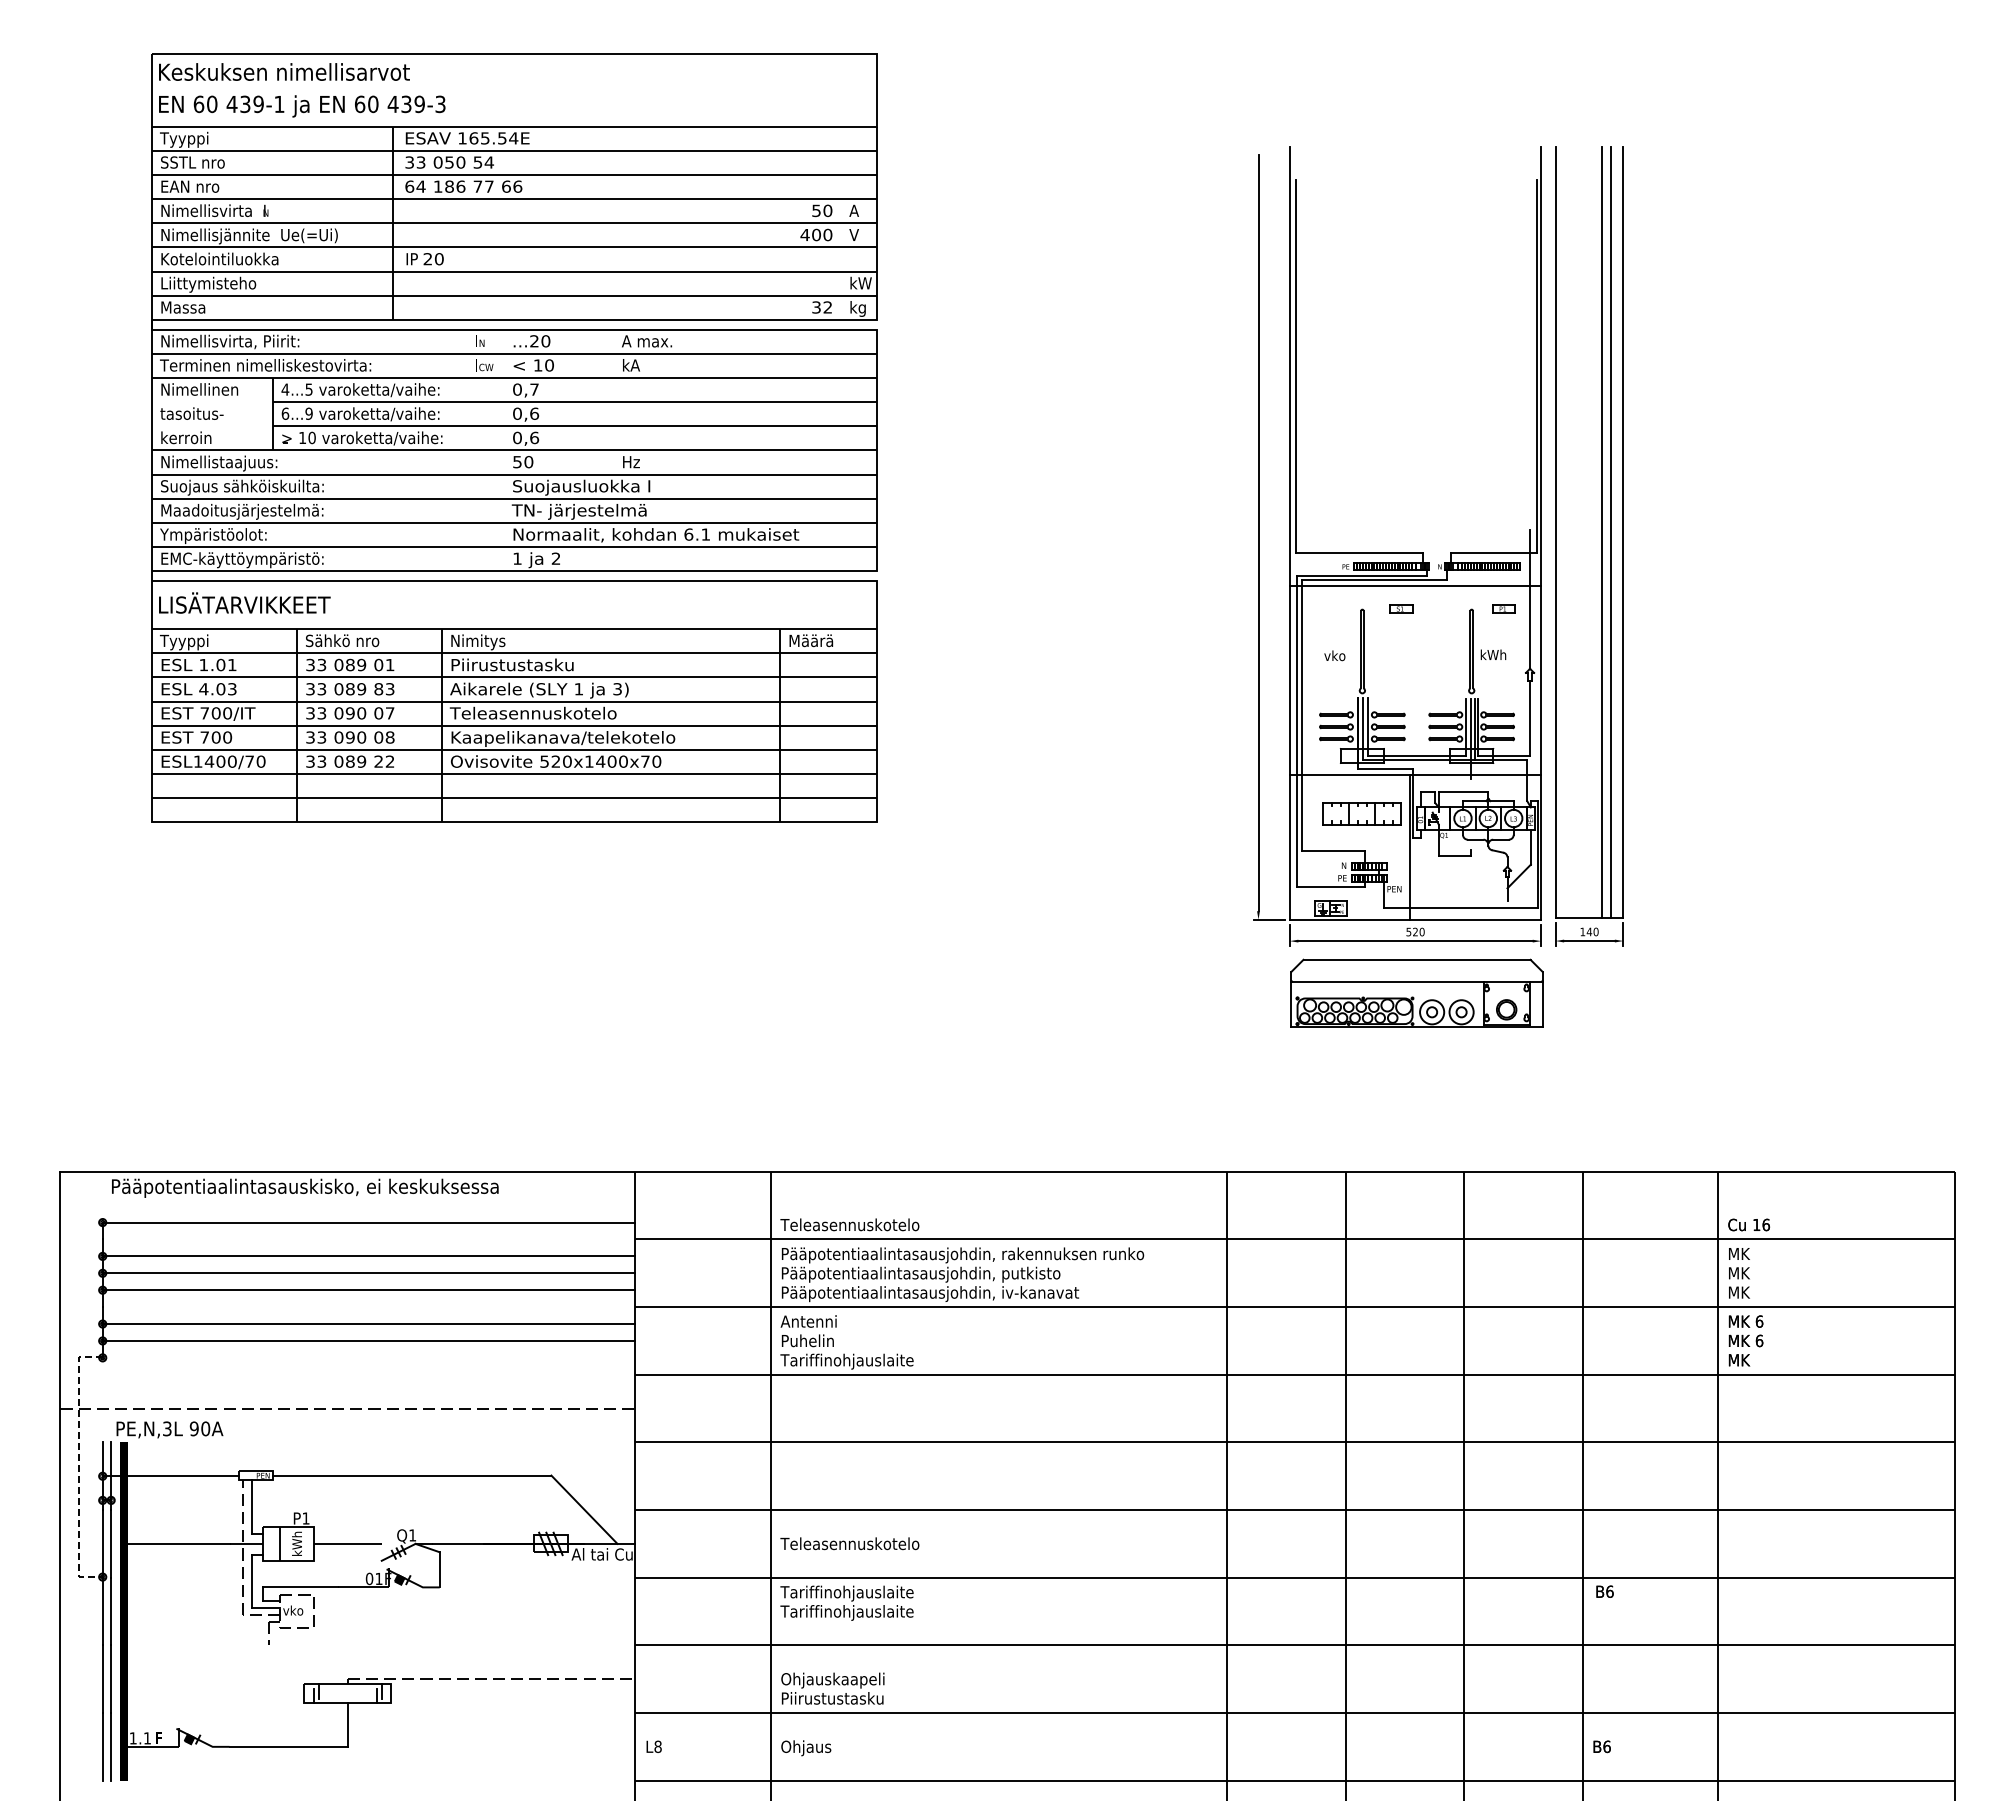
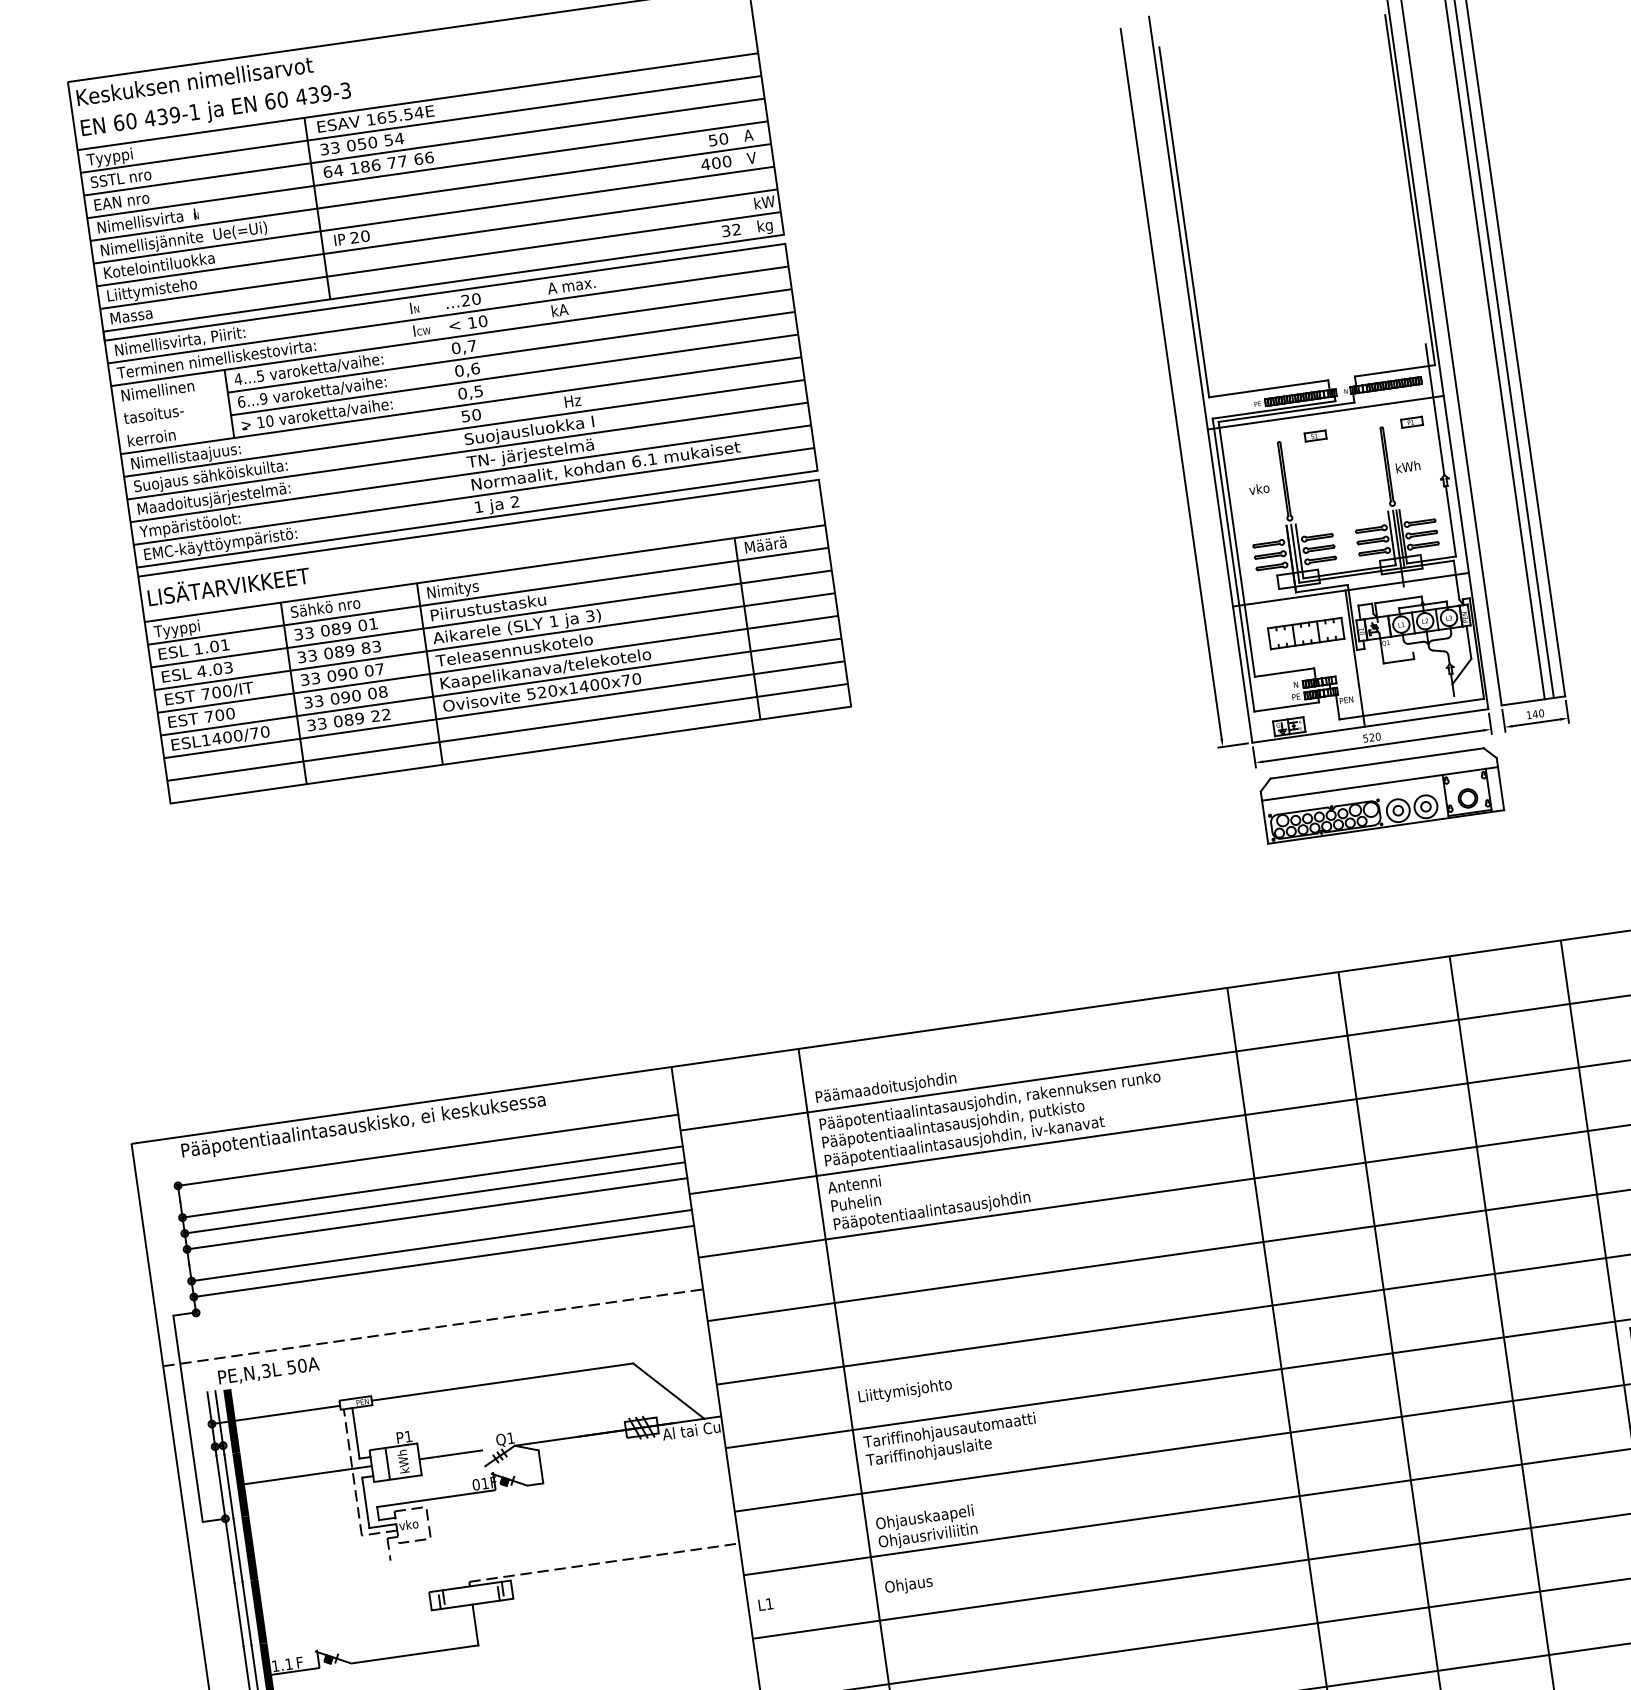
text: (534, 437) -> (478, 390), 0,6 -> 0,5
text: (855, 1226) -> (885, 1088), Teleasennuskotelo -> Päämaadoitusjohdin
text: (885, 1361) -> (931, 1211), Tariffinohjauslaite -> Pääpotentiaalintasausjohdin
text: (193, 1428) -> (290, 1367), 90A -> 50A
line: (78, 1467) -> (188, 1419), dashed -> solid
text: (849, 1545) -> (922, 1389), Teleasennuskotelo -> Liittymisjohto
text: (922, 1591) -> (997, 1422), Tariffinohjauslaite -> Tariffinohjausautomaatti
text: (833, 1699) -> (928, 1536), Piirustustasku -> Ohjausriviliitin
text: (657, 1746) -> (769, 1603), L8 -> L1

